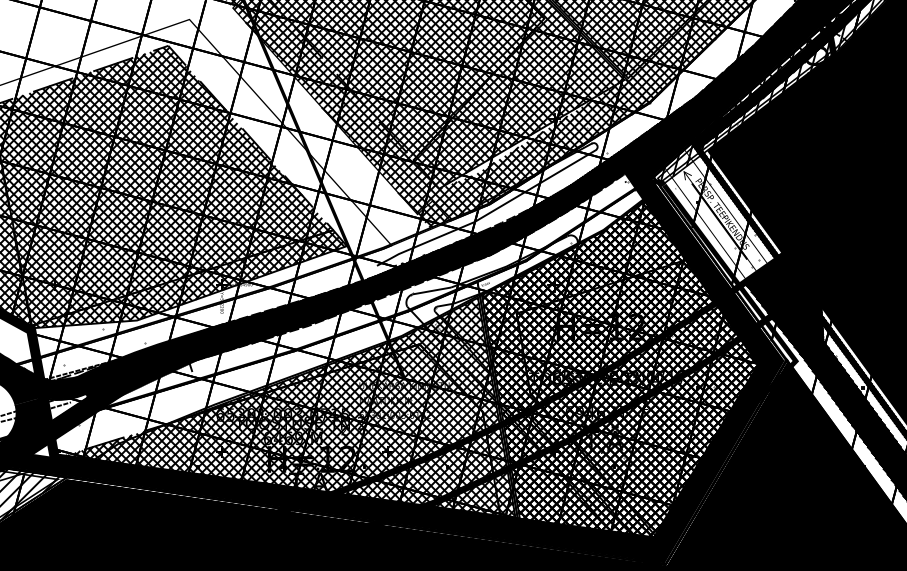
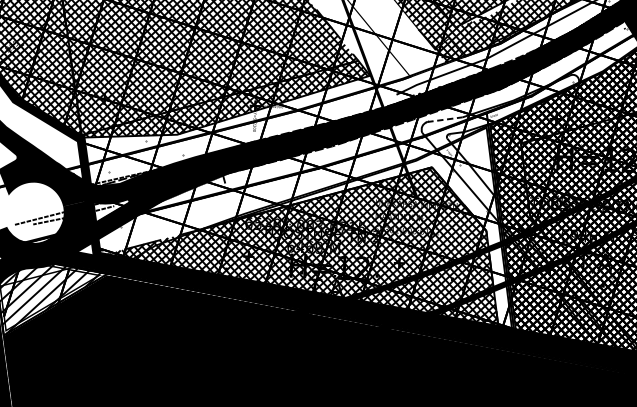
line: (431, 291) -> (444, 120), solid -> dashed
hatch: (353, 413) -> (369, 227), removed

